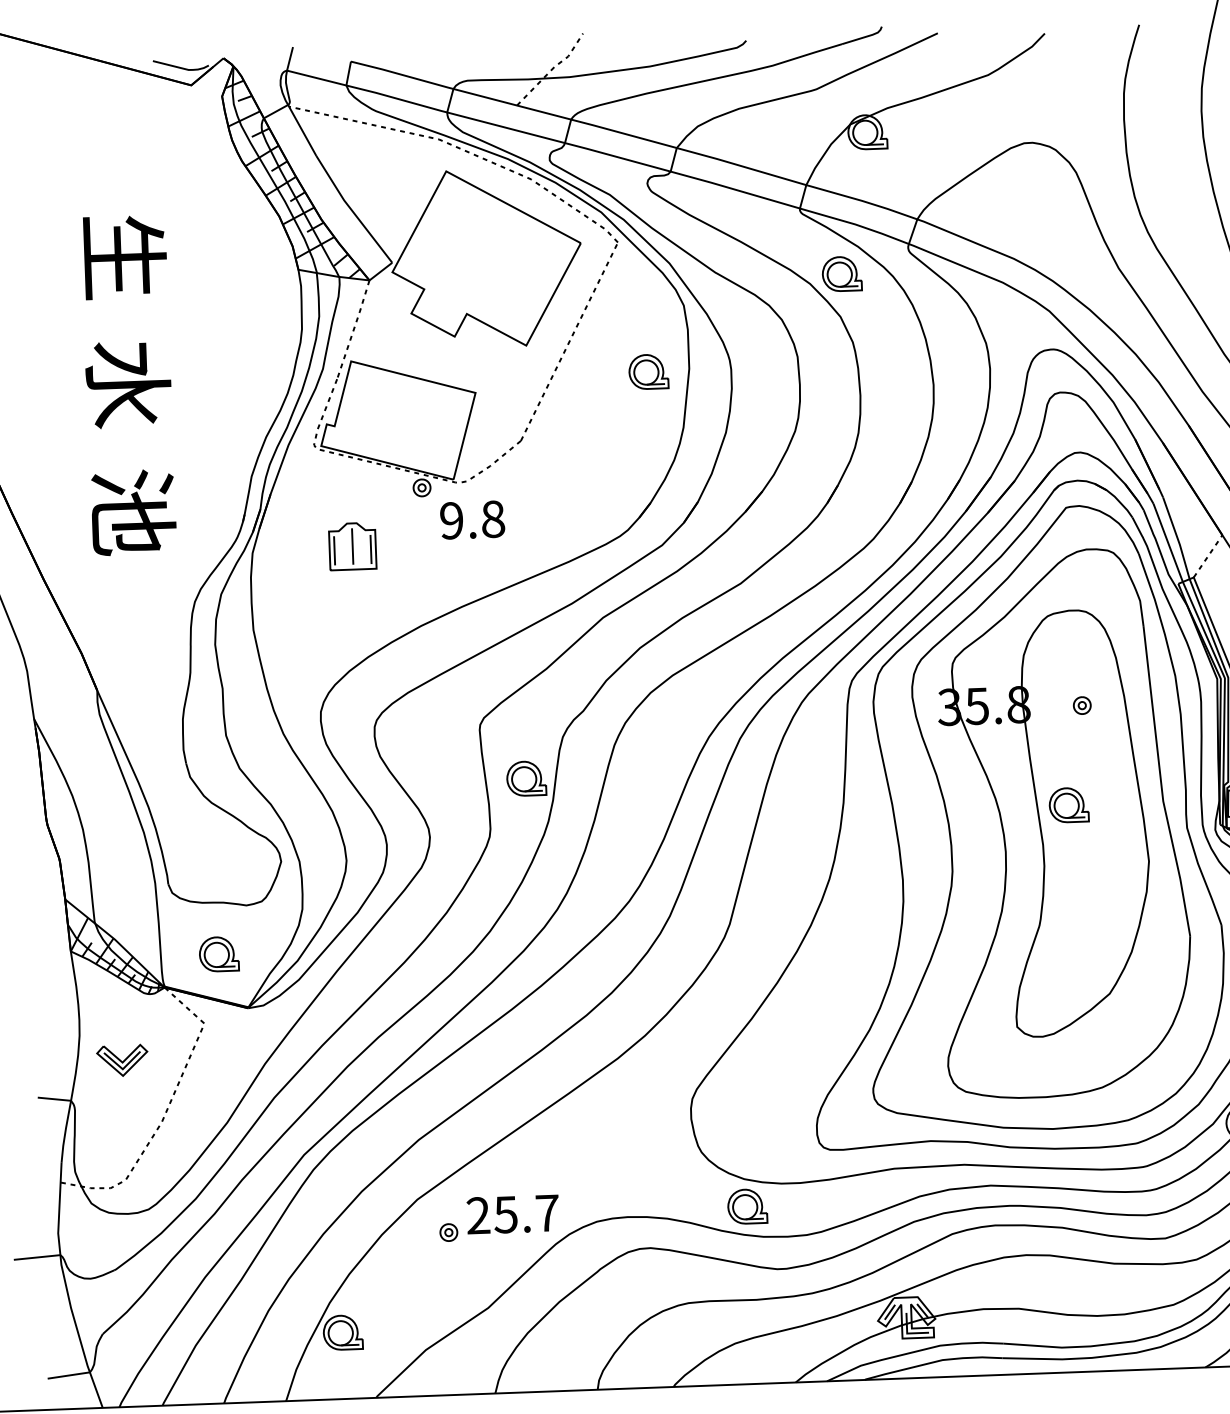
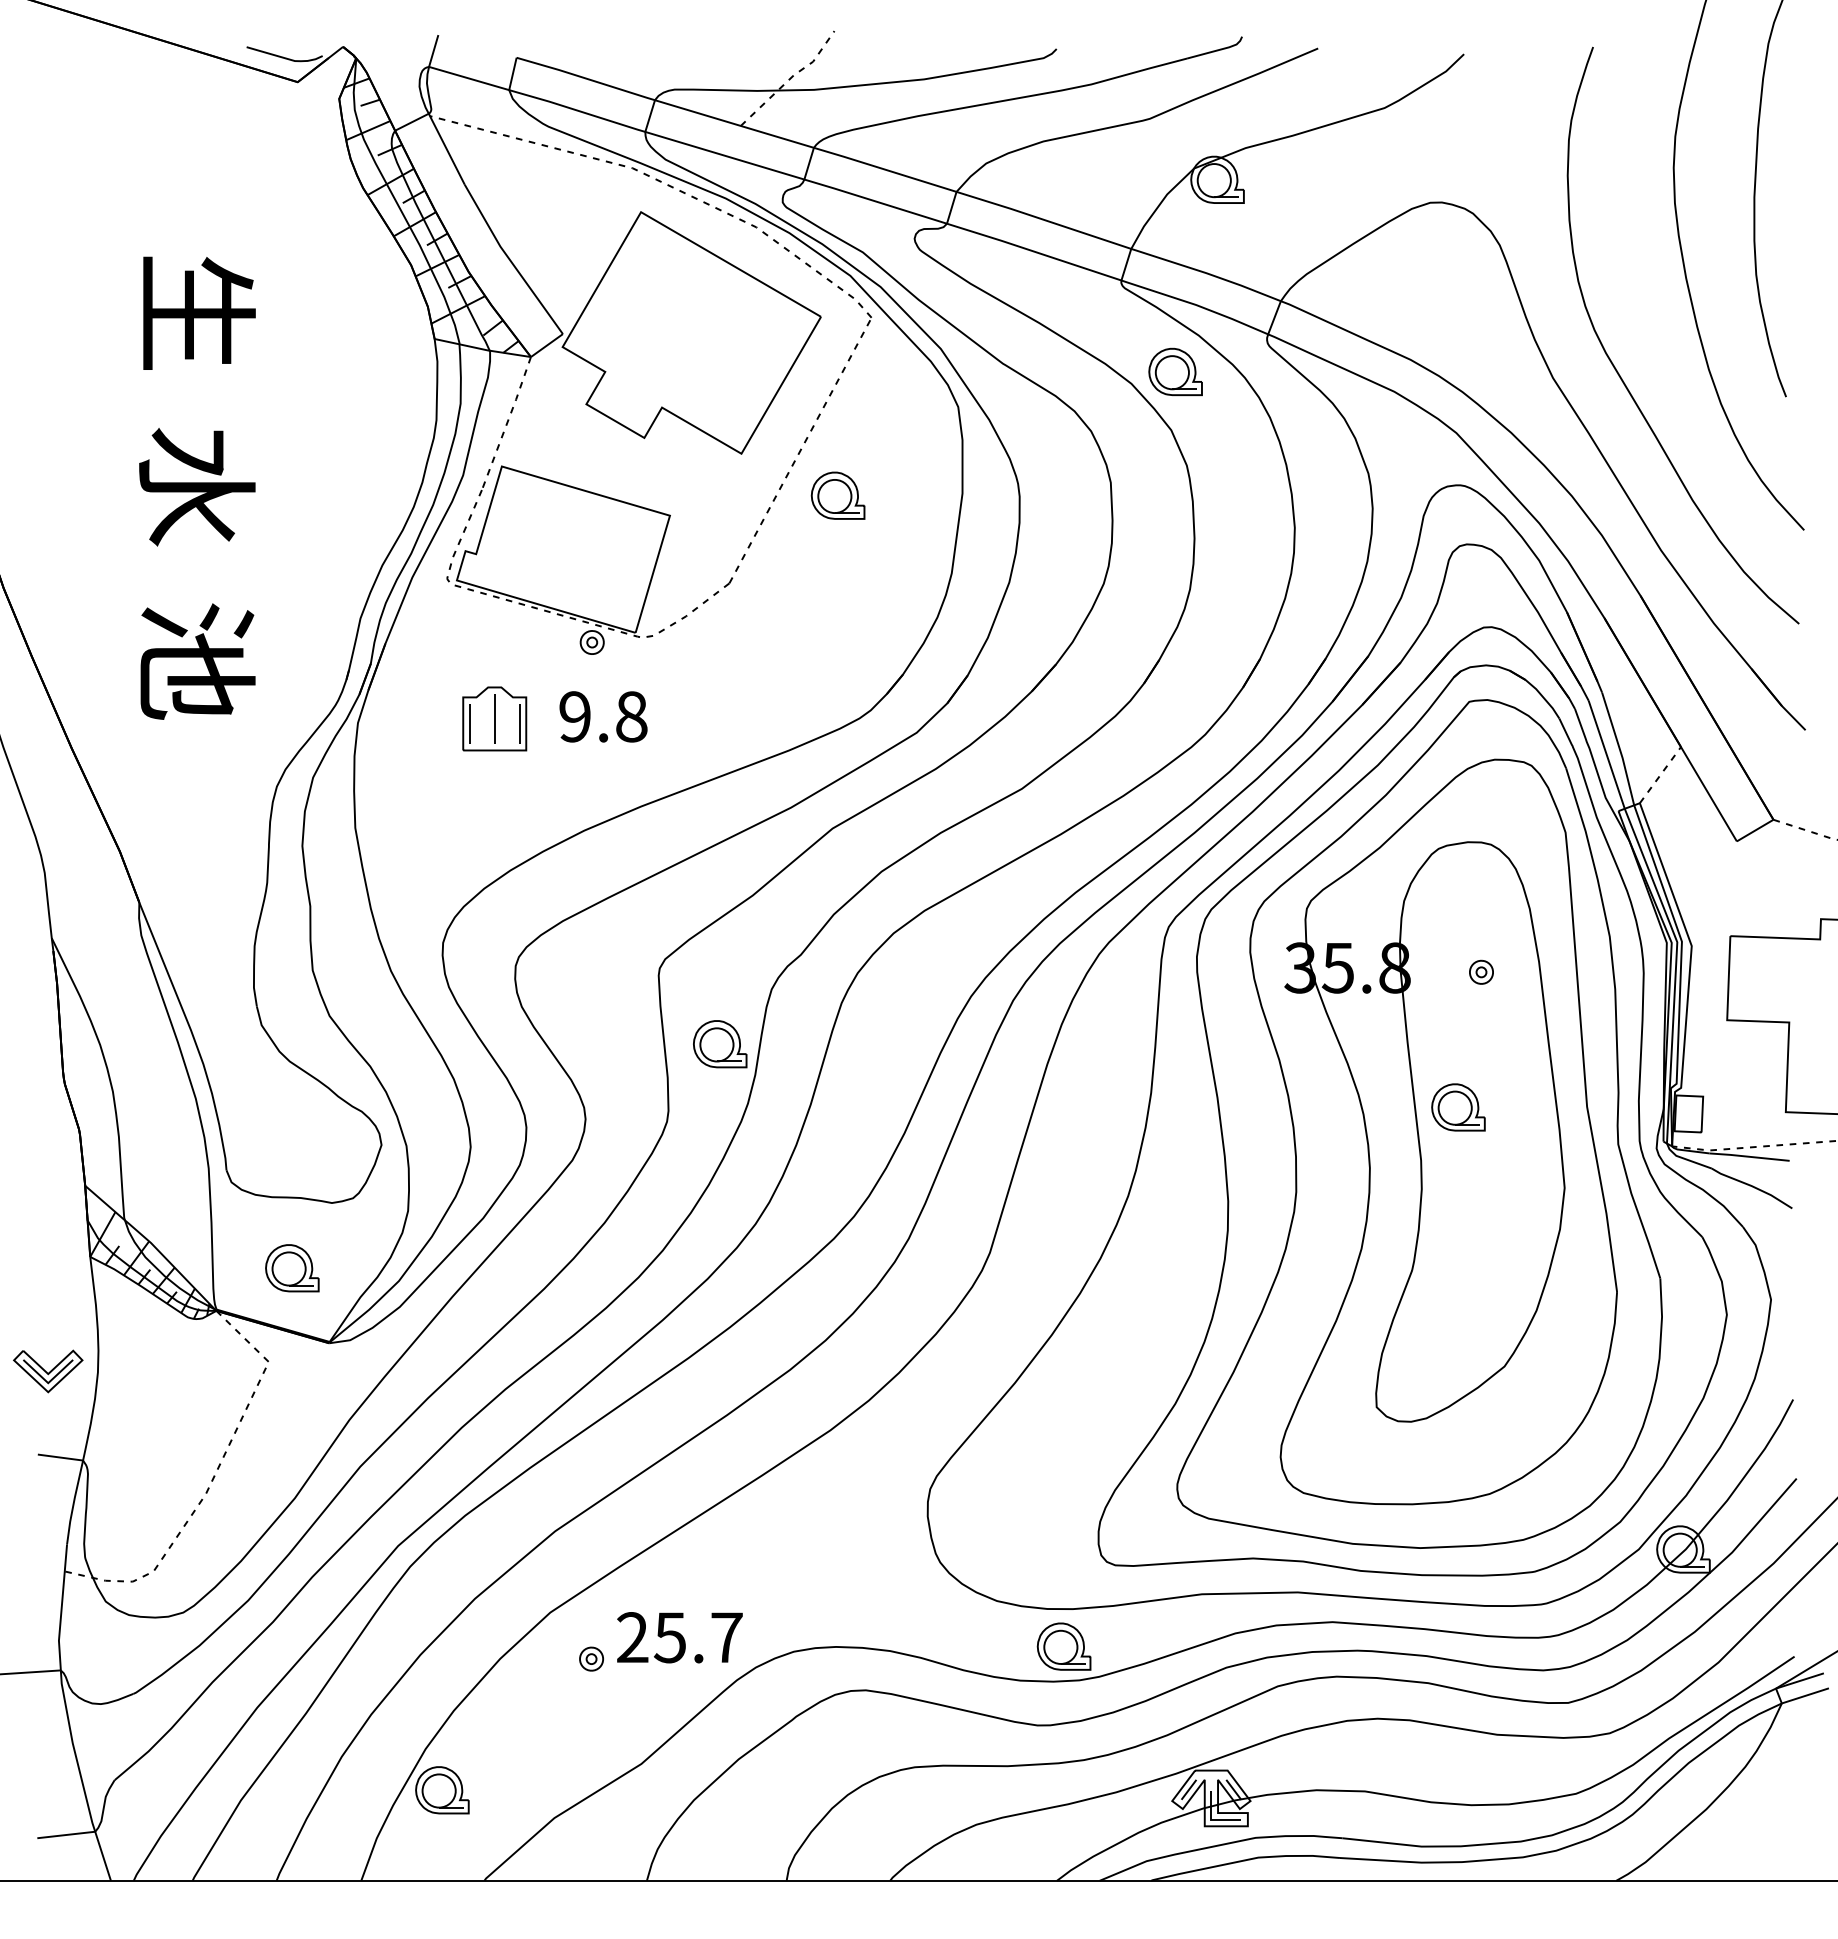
part: (648, 371) -> (837, 495), moved
text: (472, 519) -> (603, 716), moved
part: (122, 1060) -> (48, 1371), moved
part: (747, 1206) -> (1063, 1646), moved

